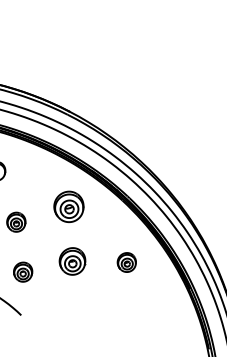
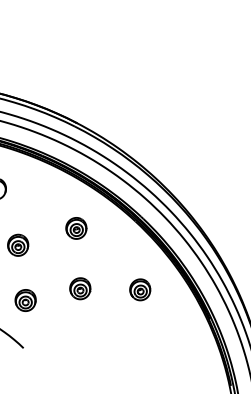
part: (69, 207) -> (76, 228), size x0.62
part: (72, 261) -> (80, 288), size x0.71

